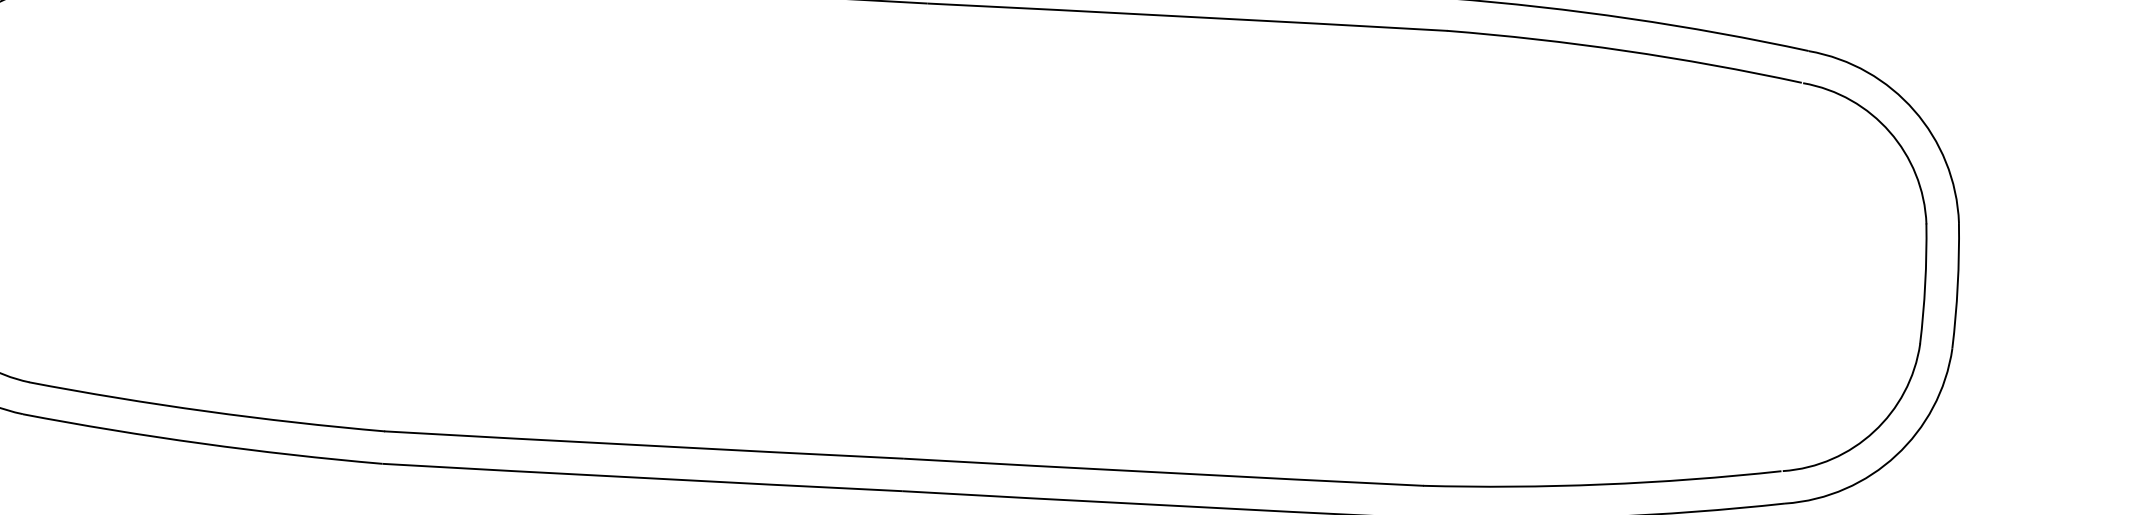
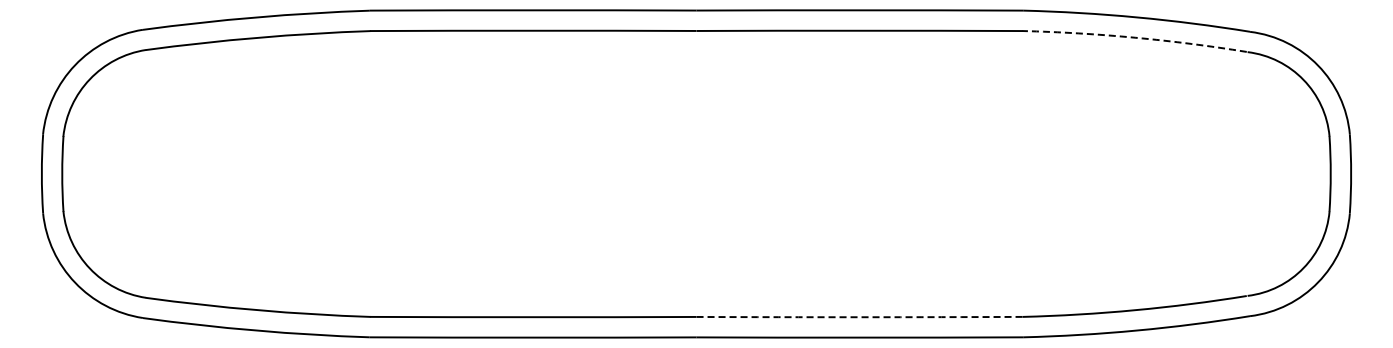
arc: (1625, 50) -> (1135, 37), solid -> dashed
arc: (1163, 473) -> (859, 317), solid -> dashed

